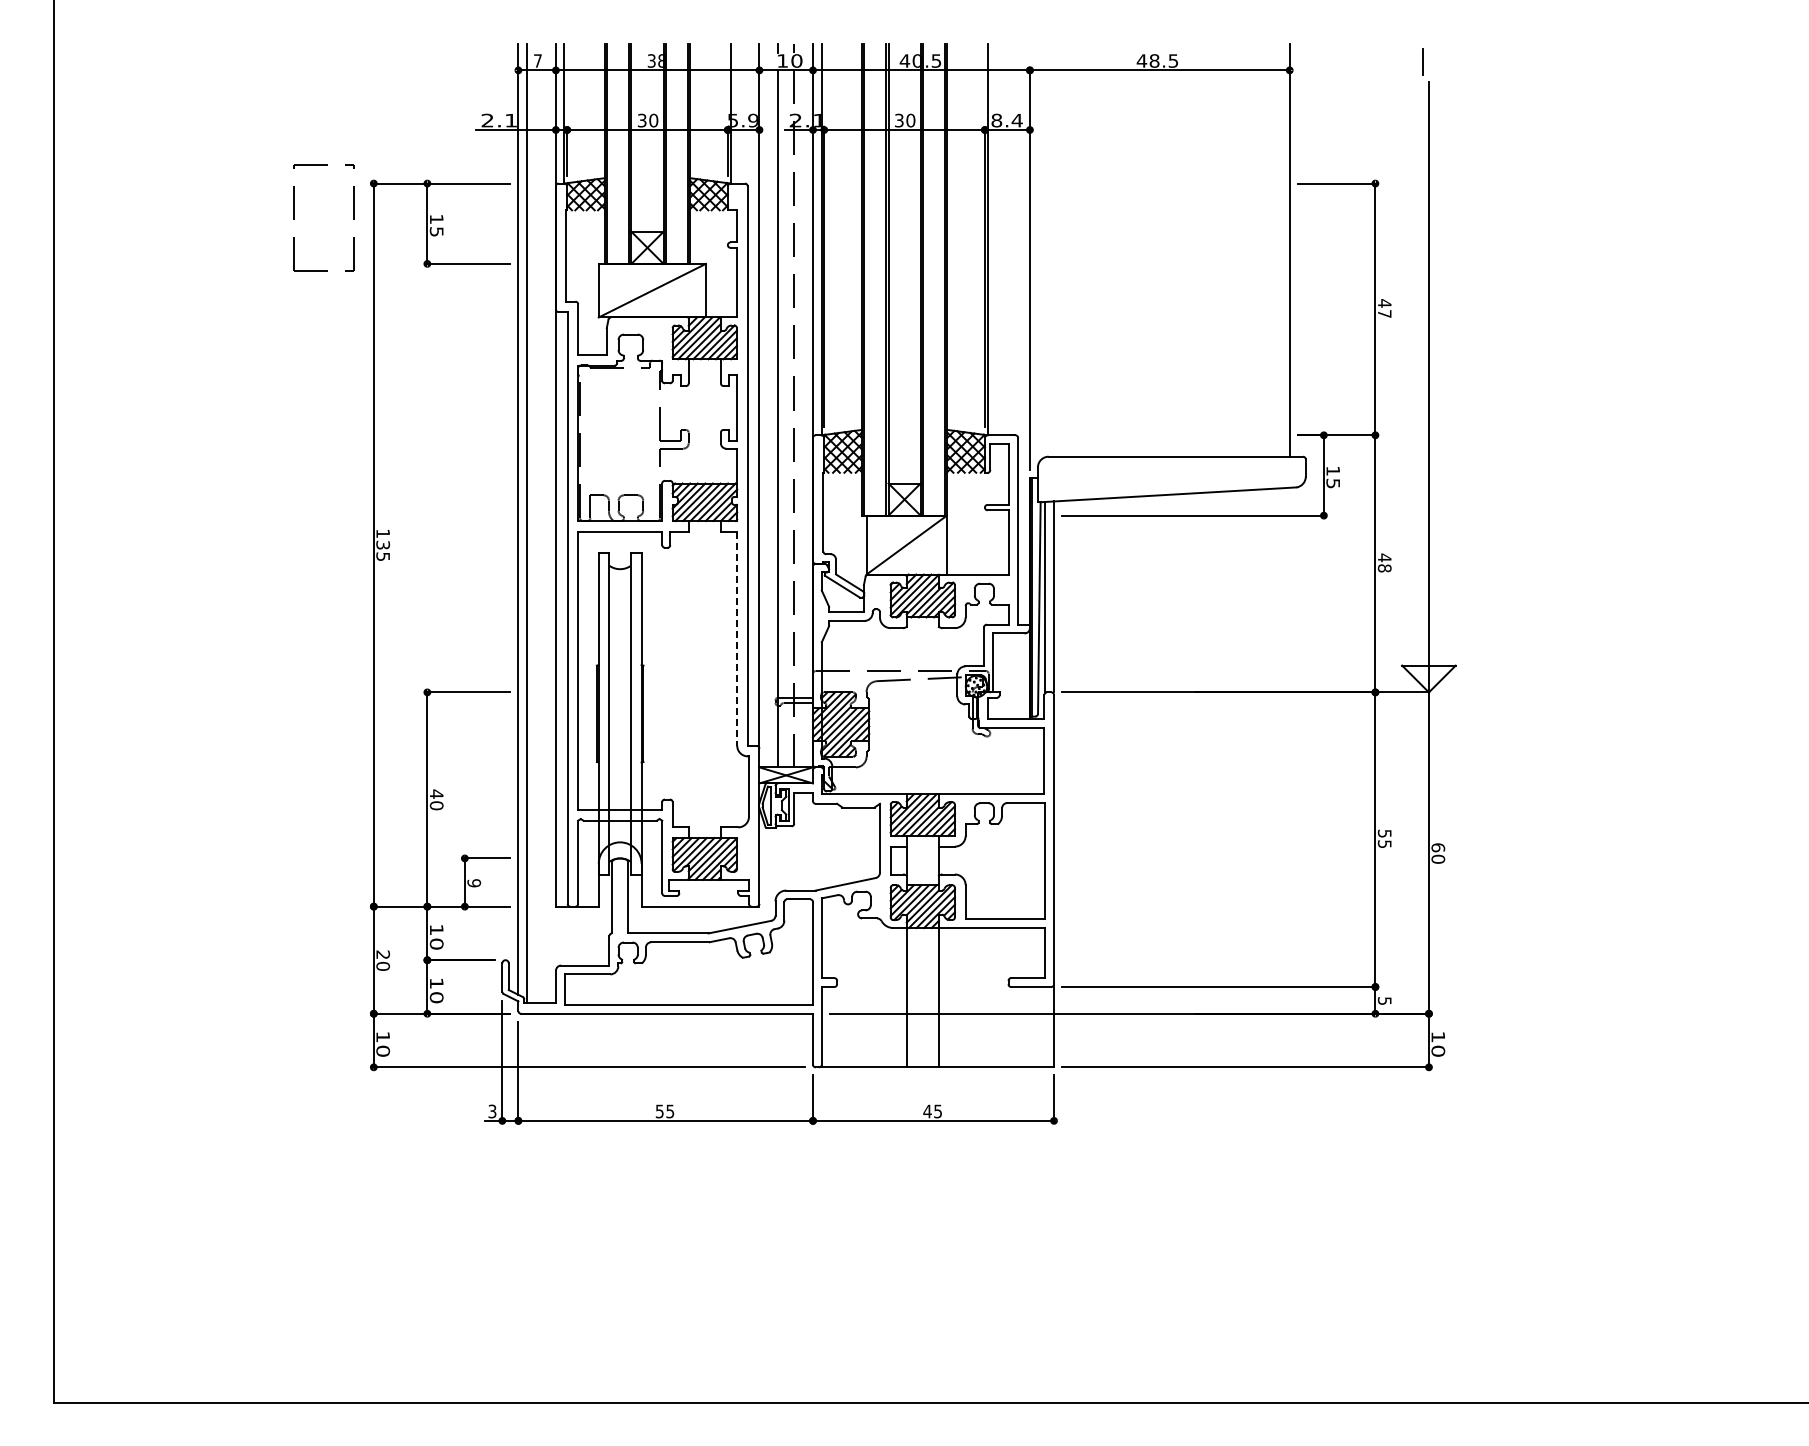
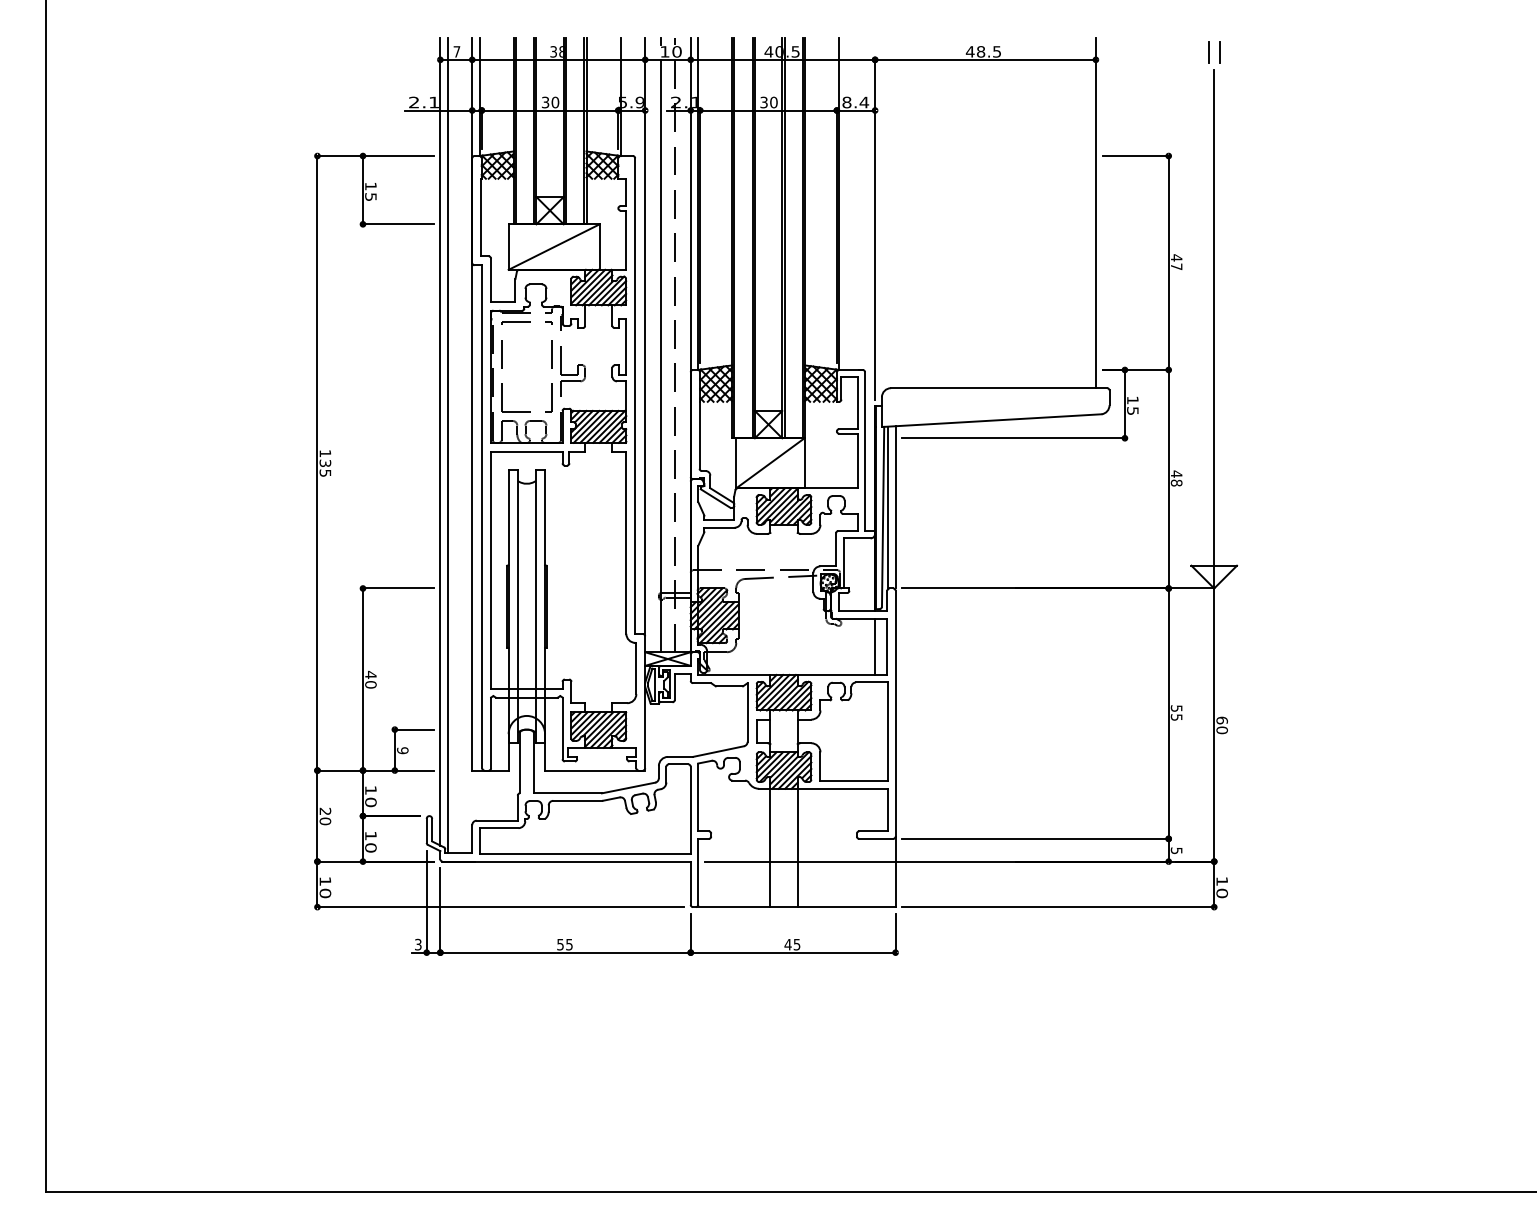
line: (1435, 61) -> (1219, 52), added
part: (294, 217) -> (501, 366), moved
line: (737, 638) -> (626, 542), dashed -> solid
line: (1029, 761) -> (874, 647), added

